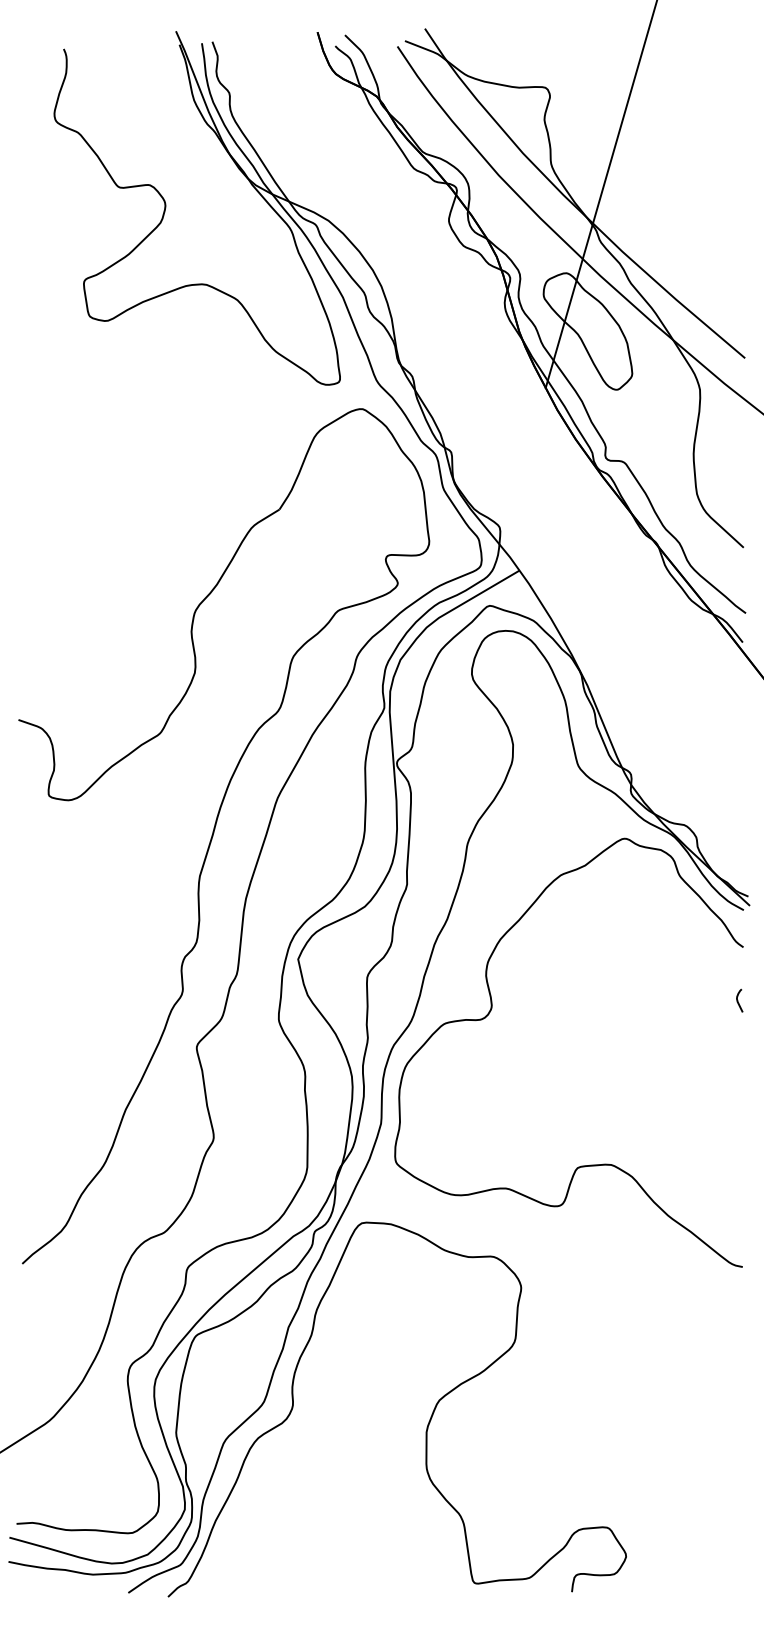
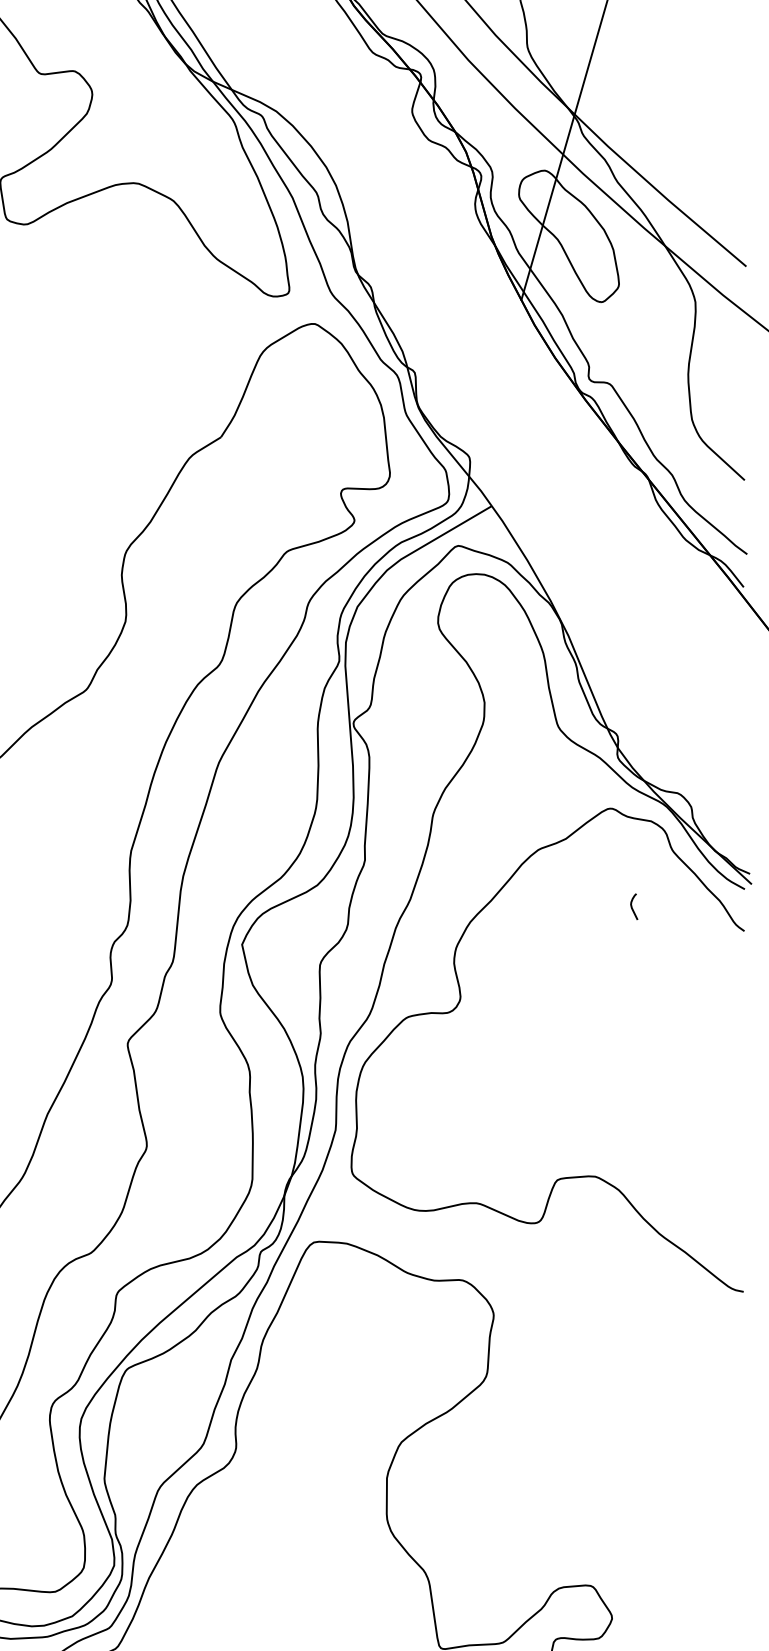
curve: (738, 1000) -> (632, 906), moved

